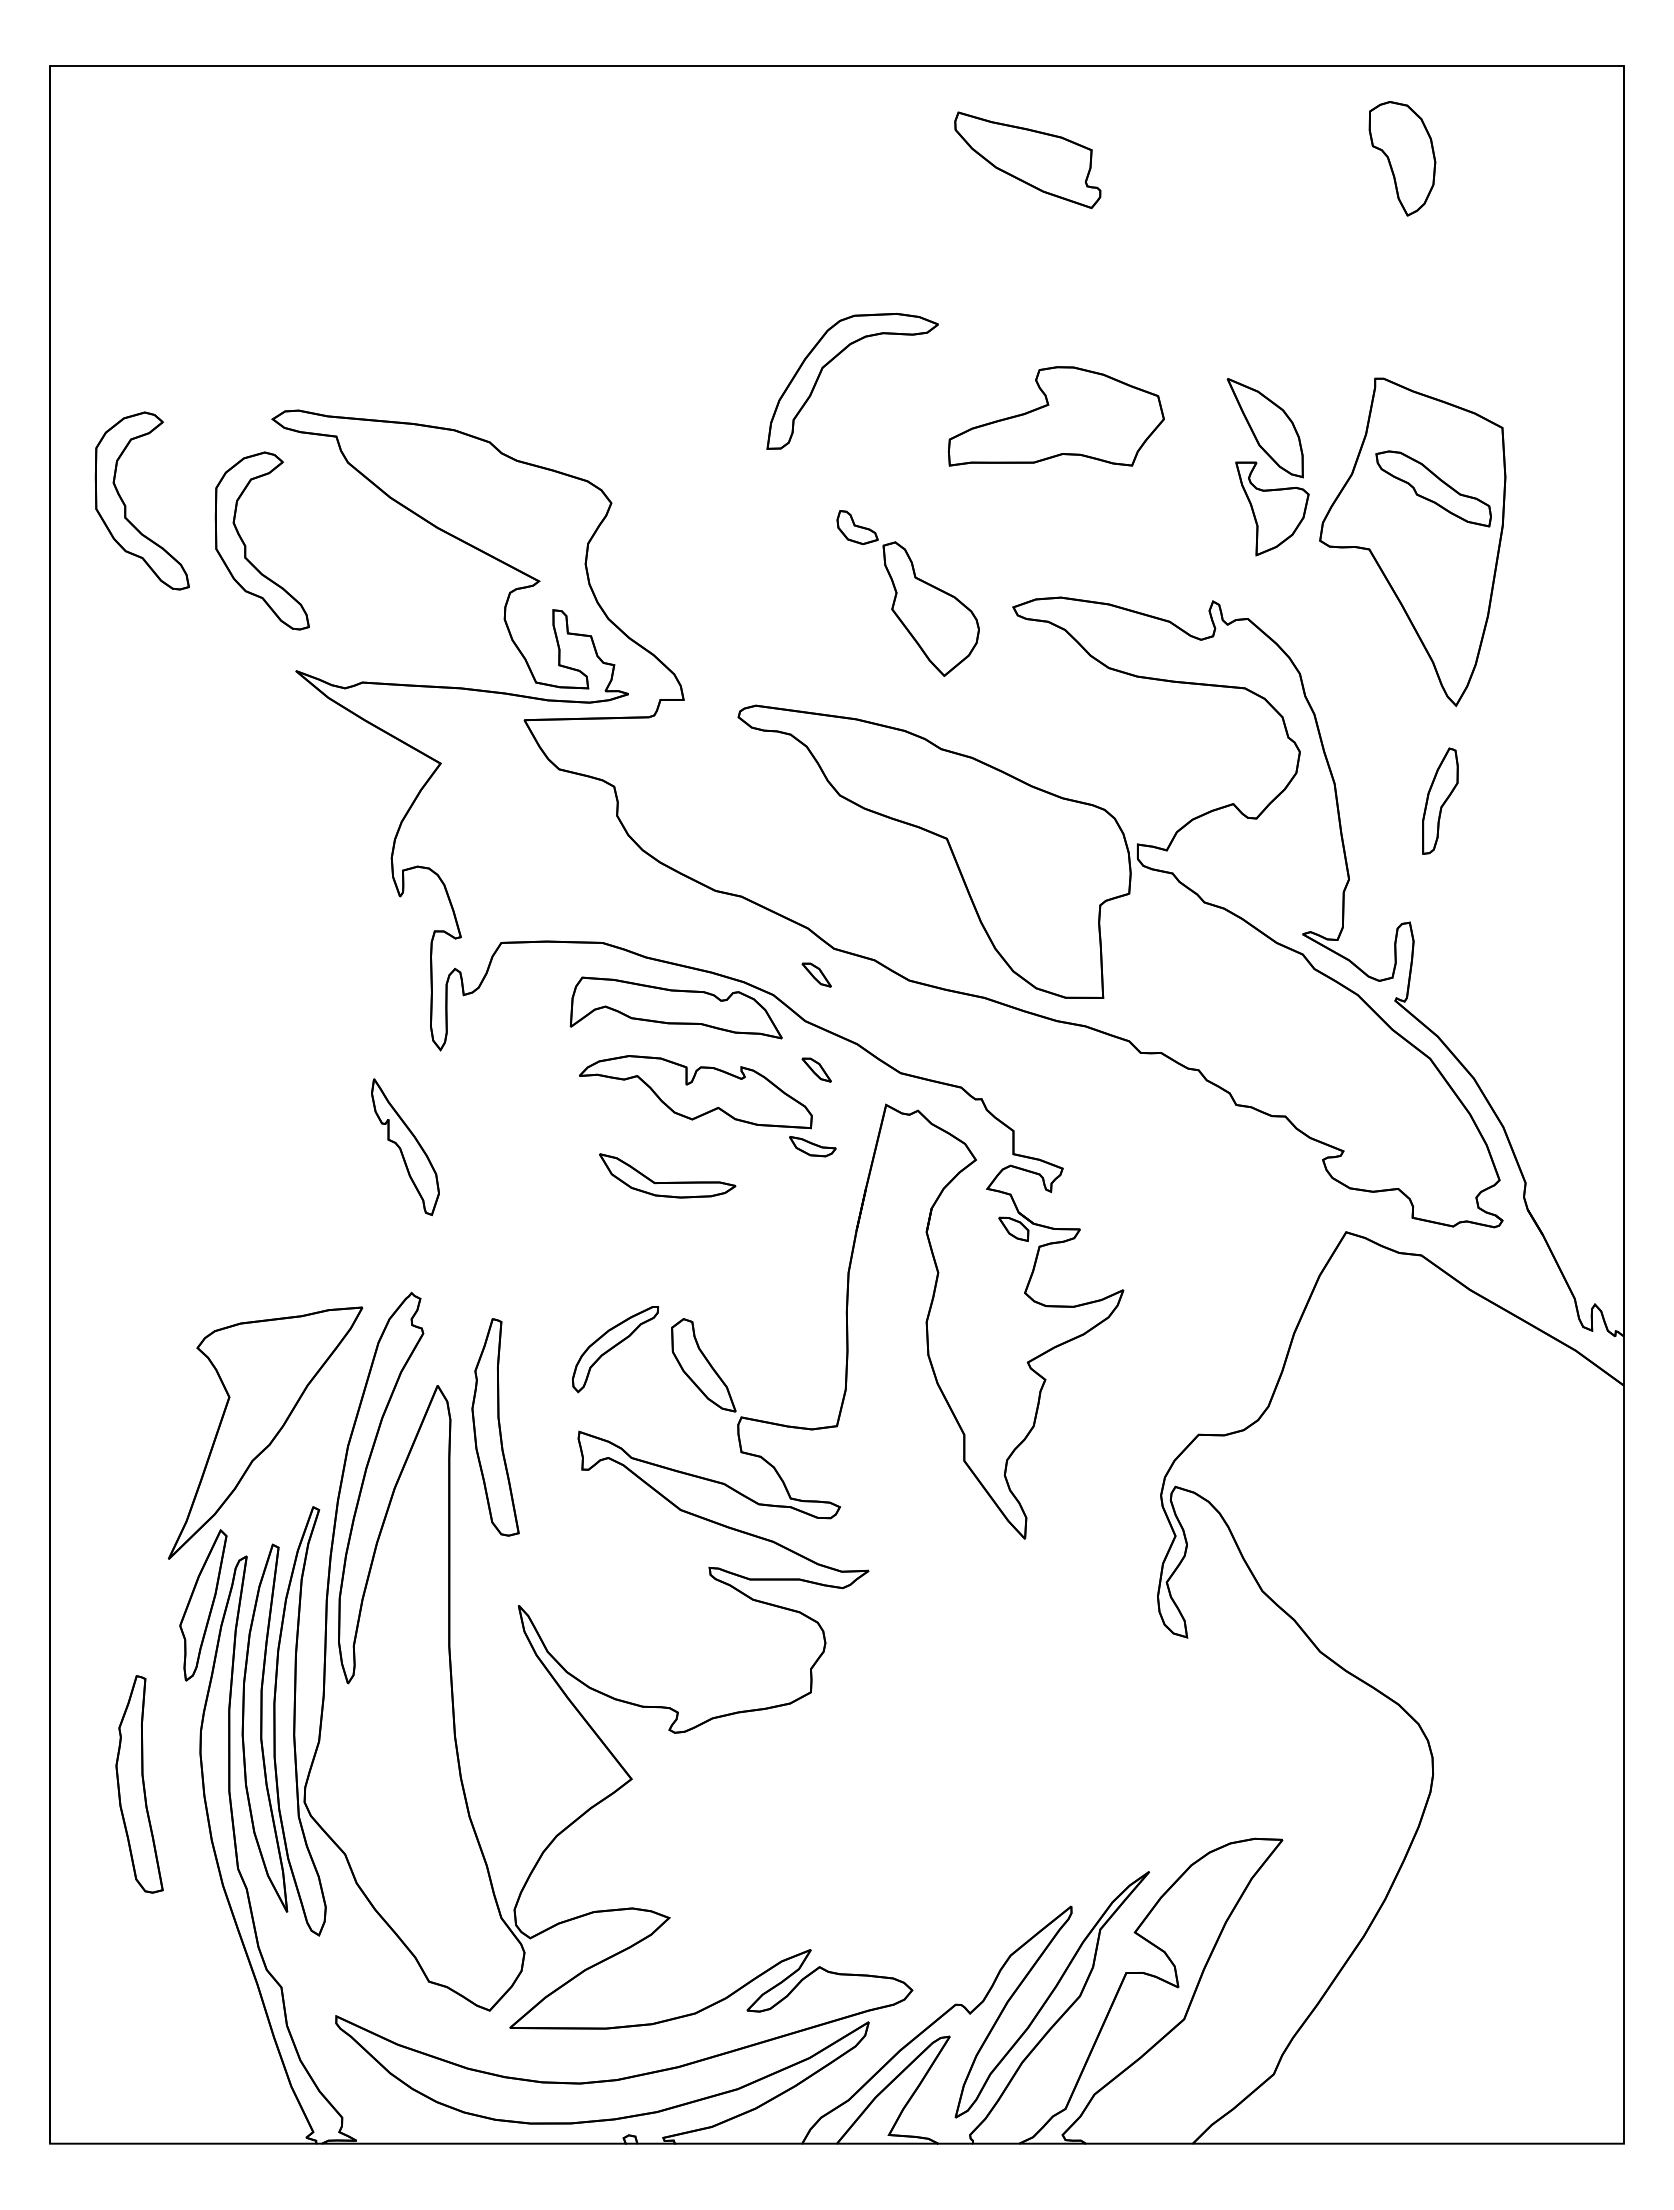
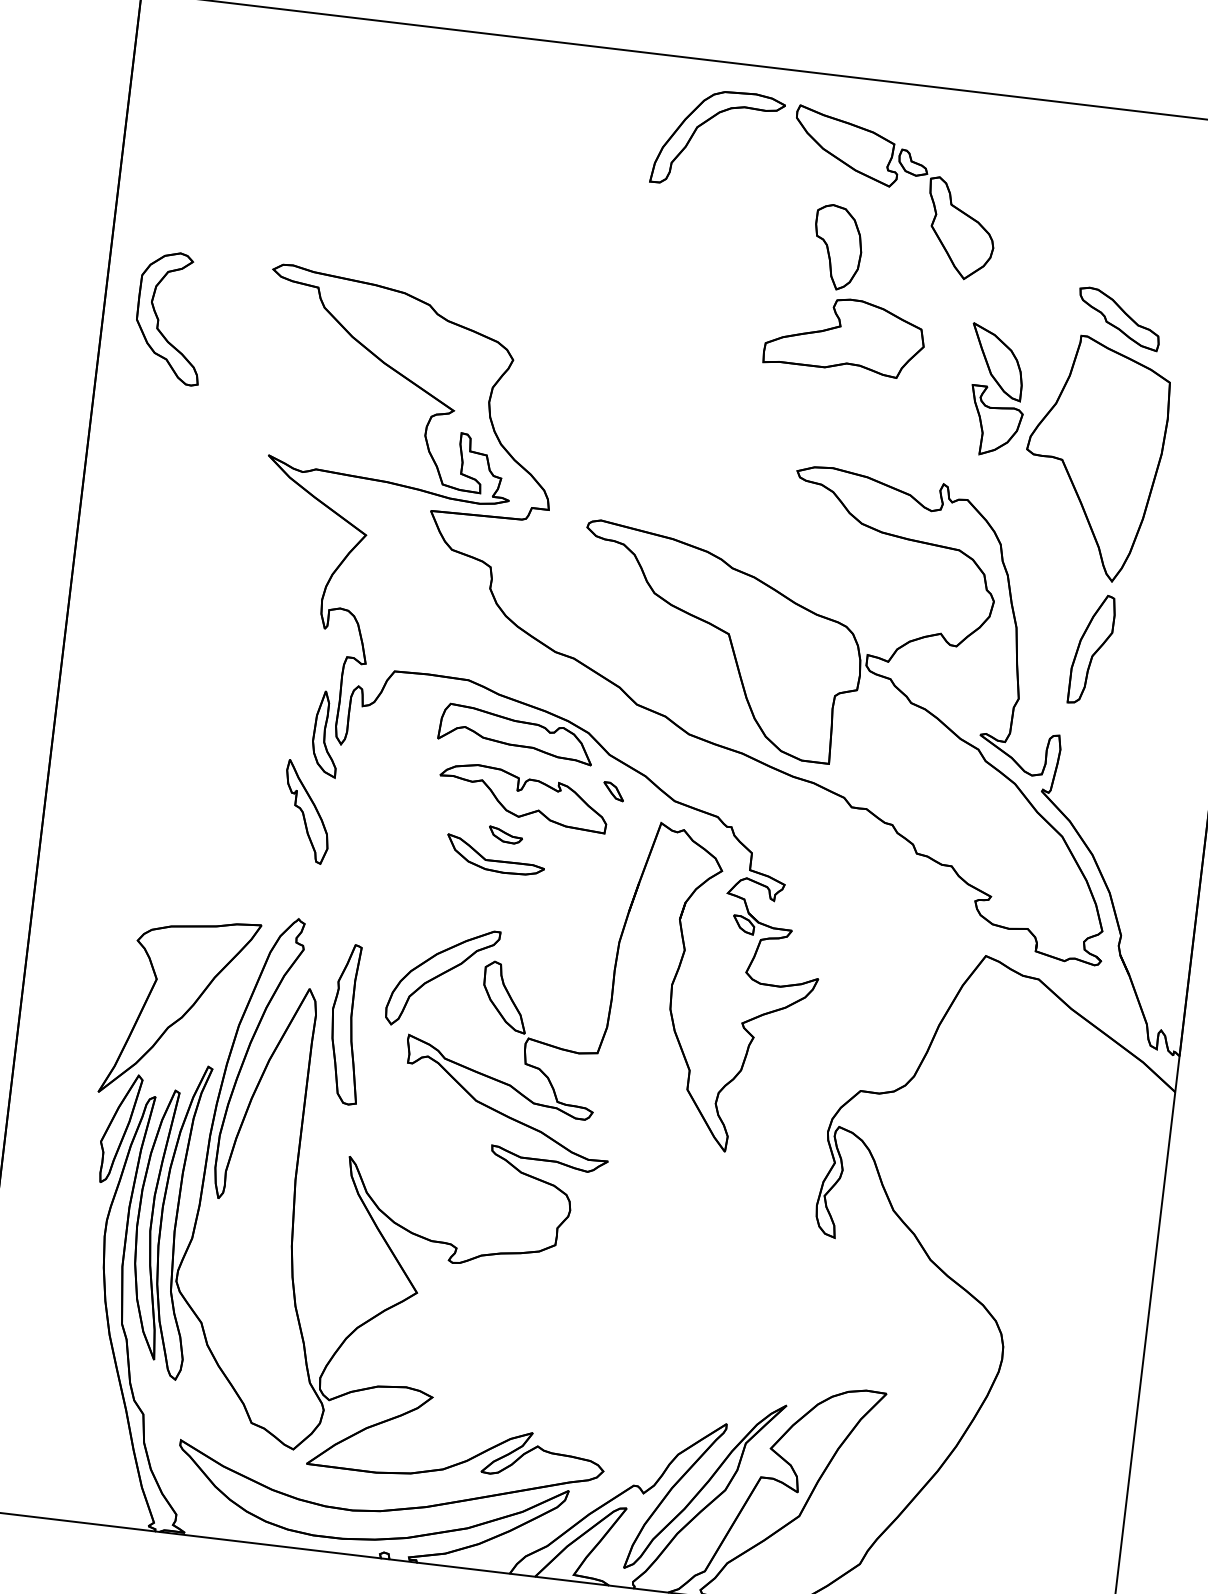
part: (1402, 158) -> (837, 247), moved
part: (834, 359) -> (706, 122), moved
part: (1433, 488) -> (1119, 318), moved
part: (246, 545) -> (243, 359), removed
part: (907, 593) -> (944, 215), moved
part: (1440, 801) -> (1092, 649), size x1.43
part: (816, 974) -> (621, 721), removed
part: (419, 1038) -> (326, 734), added
part: (812, 1146) -> (505, 835), moved
part: (615, 1349) -> (442, 978), size x1.67
part: (139, 1784) -> (57, 1253), removed

